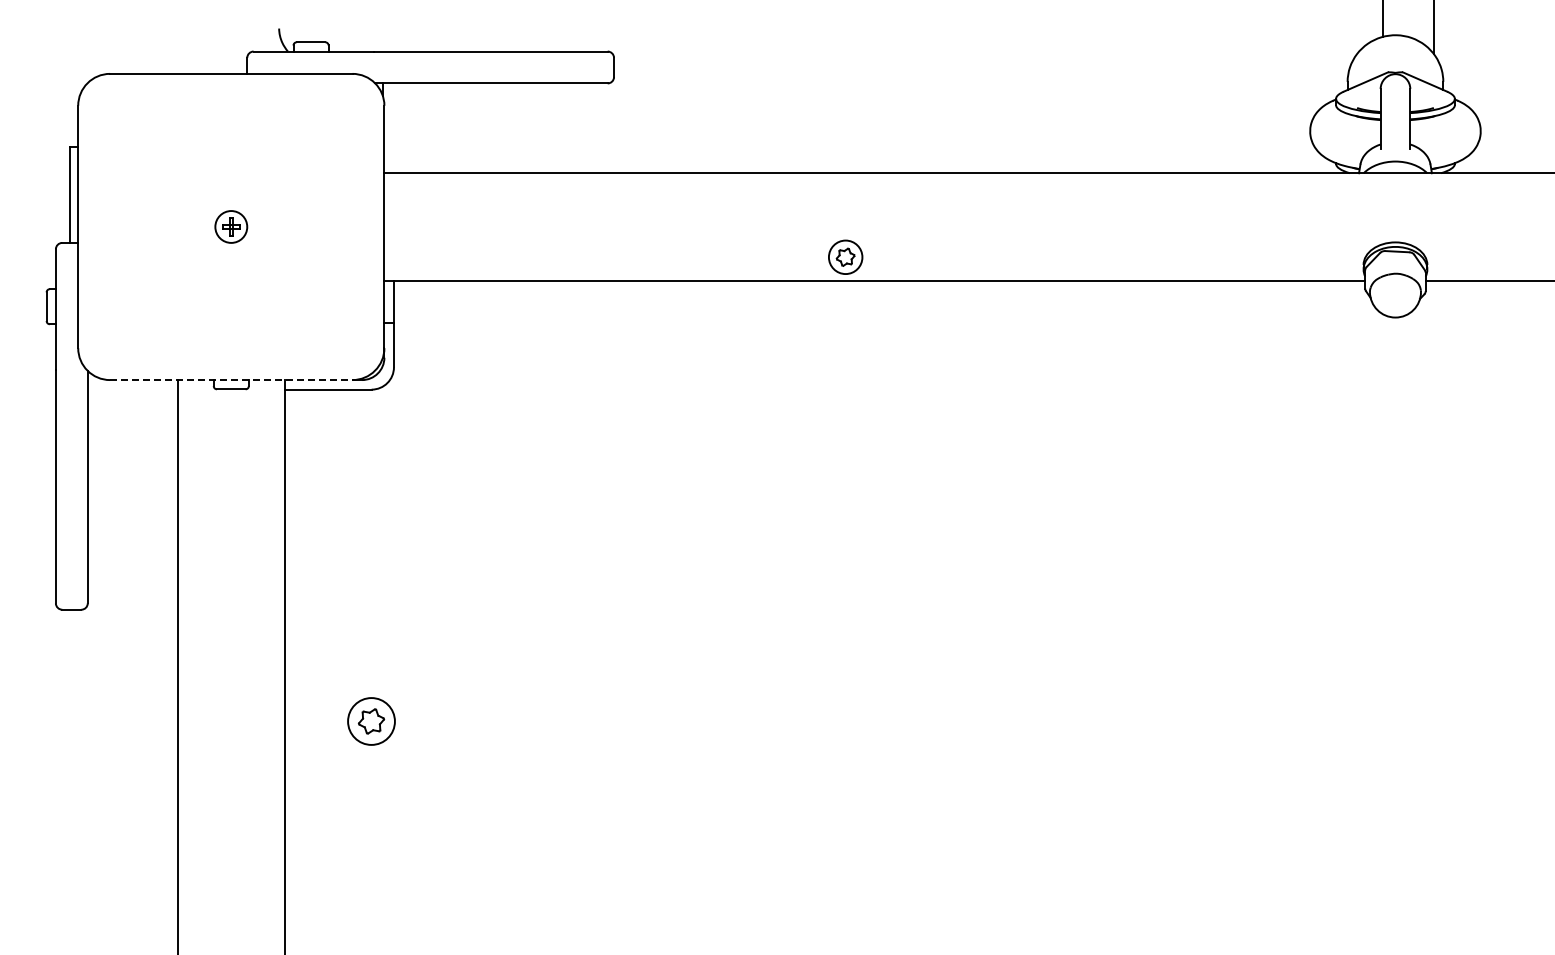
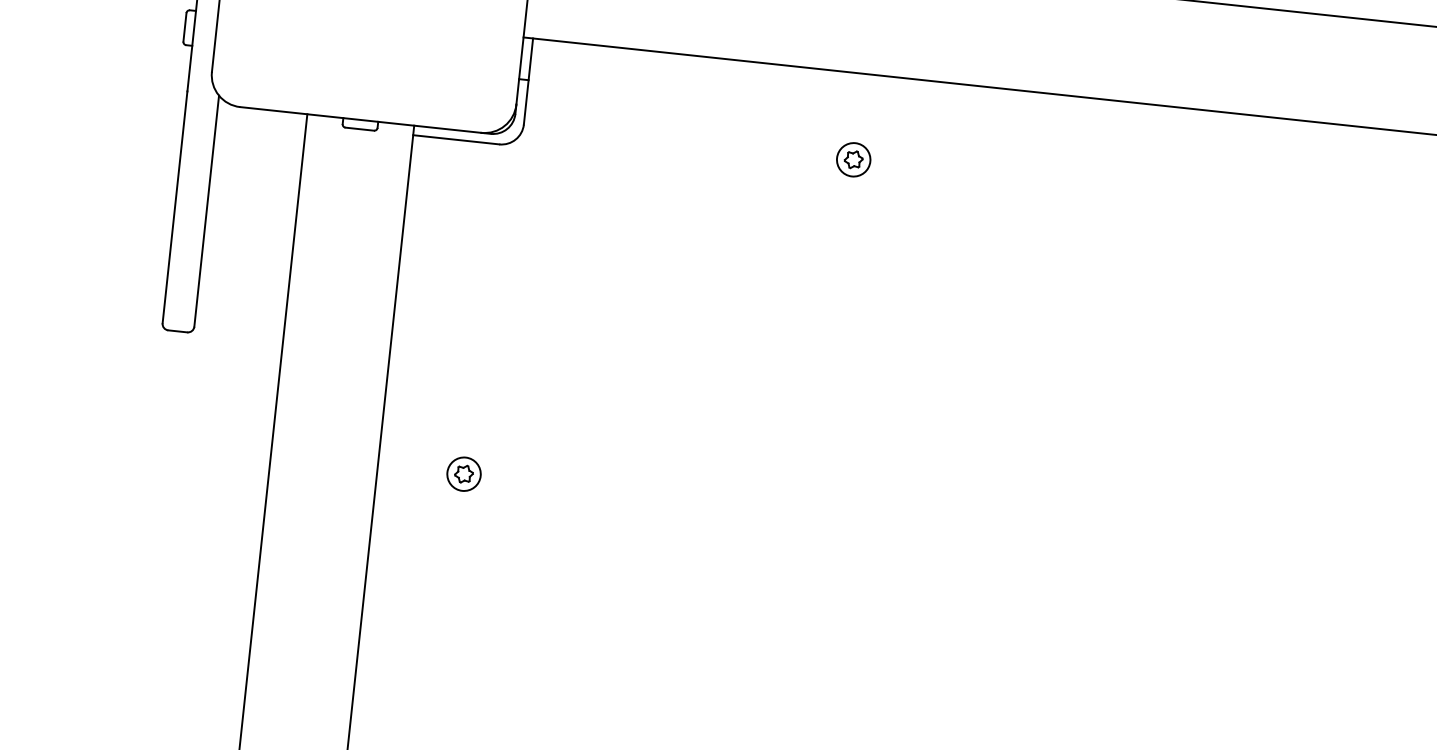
part: (845, 256) -> (853, 158), moved
line: (231, 380) -> (360, 120), dashed -> solid
part: (371, 720) -> (464, 473), size x0.71

